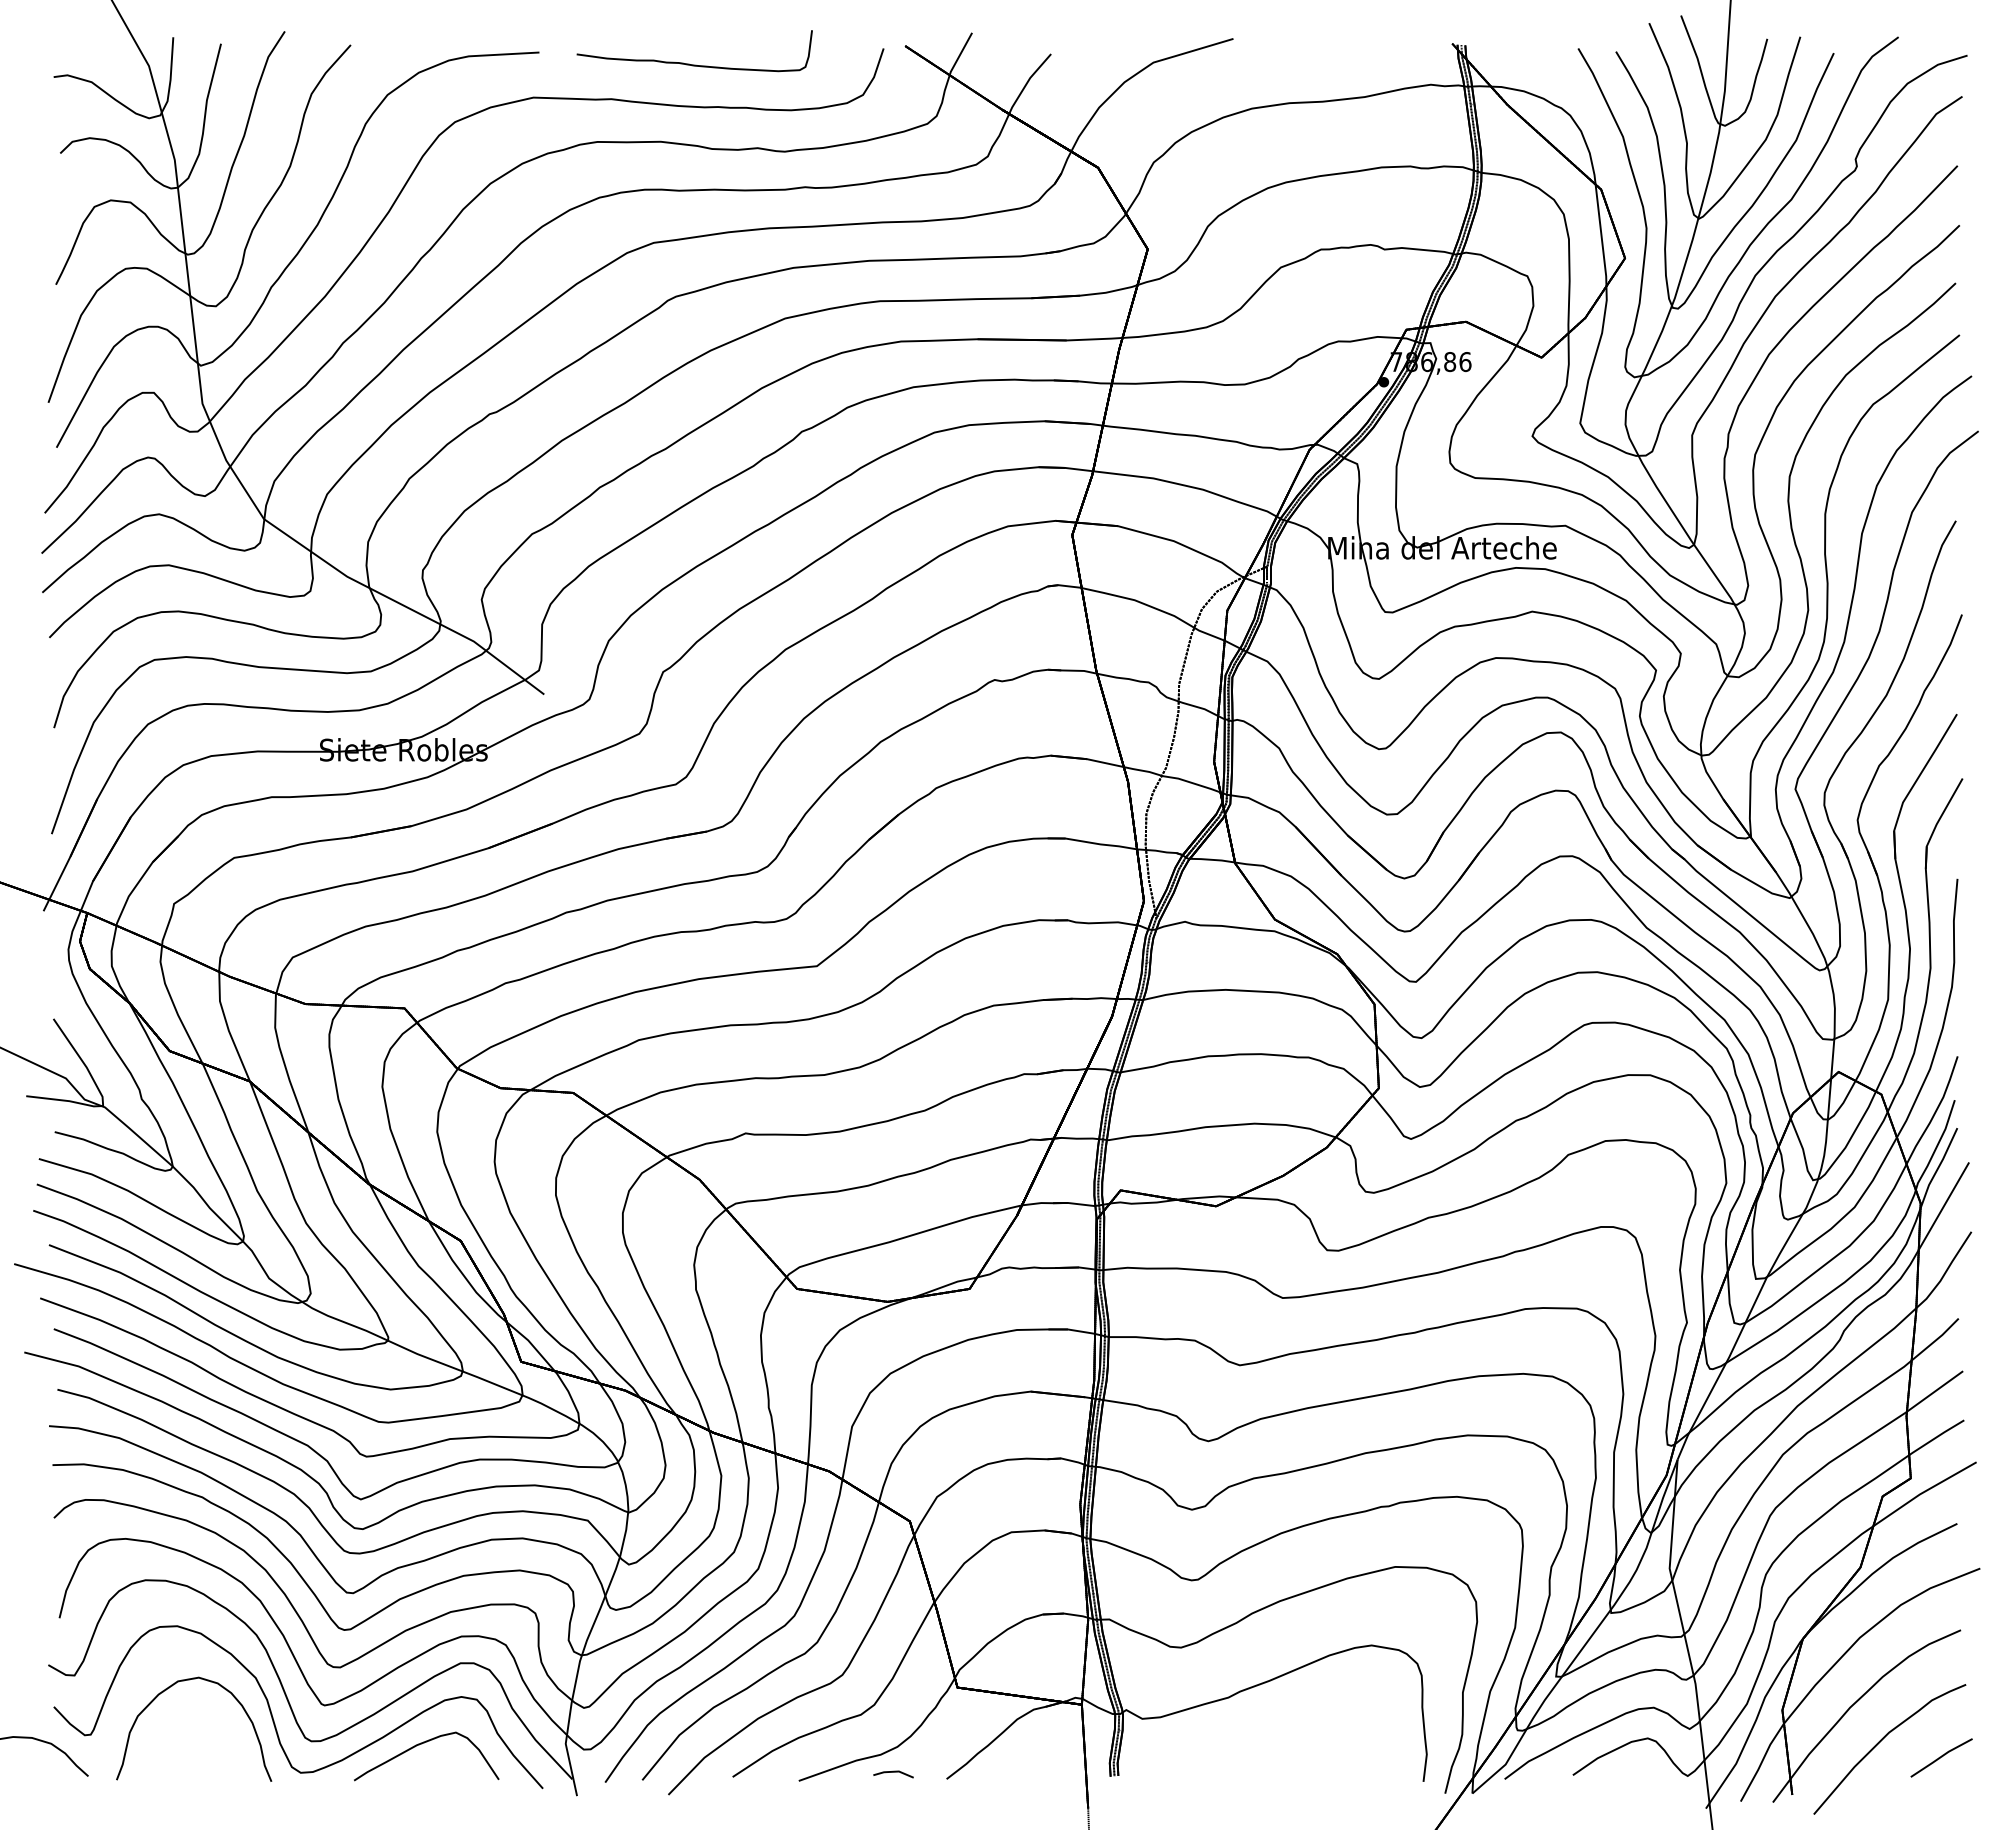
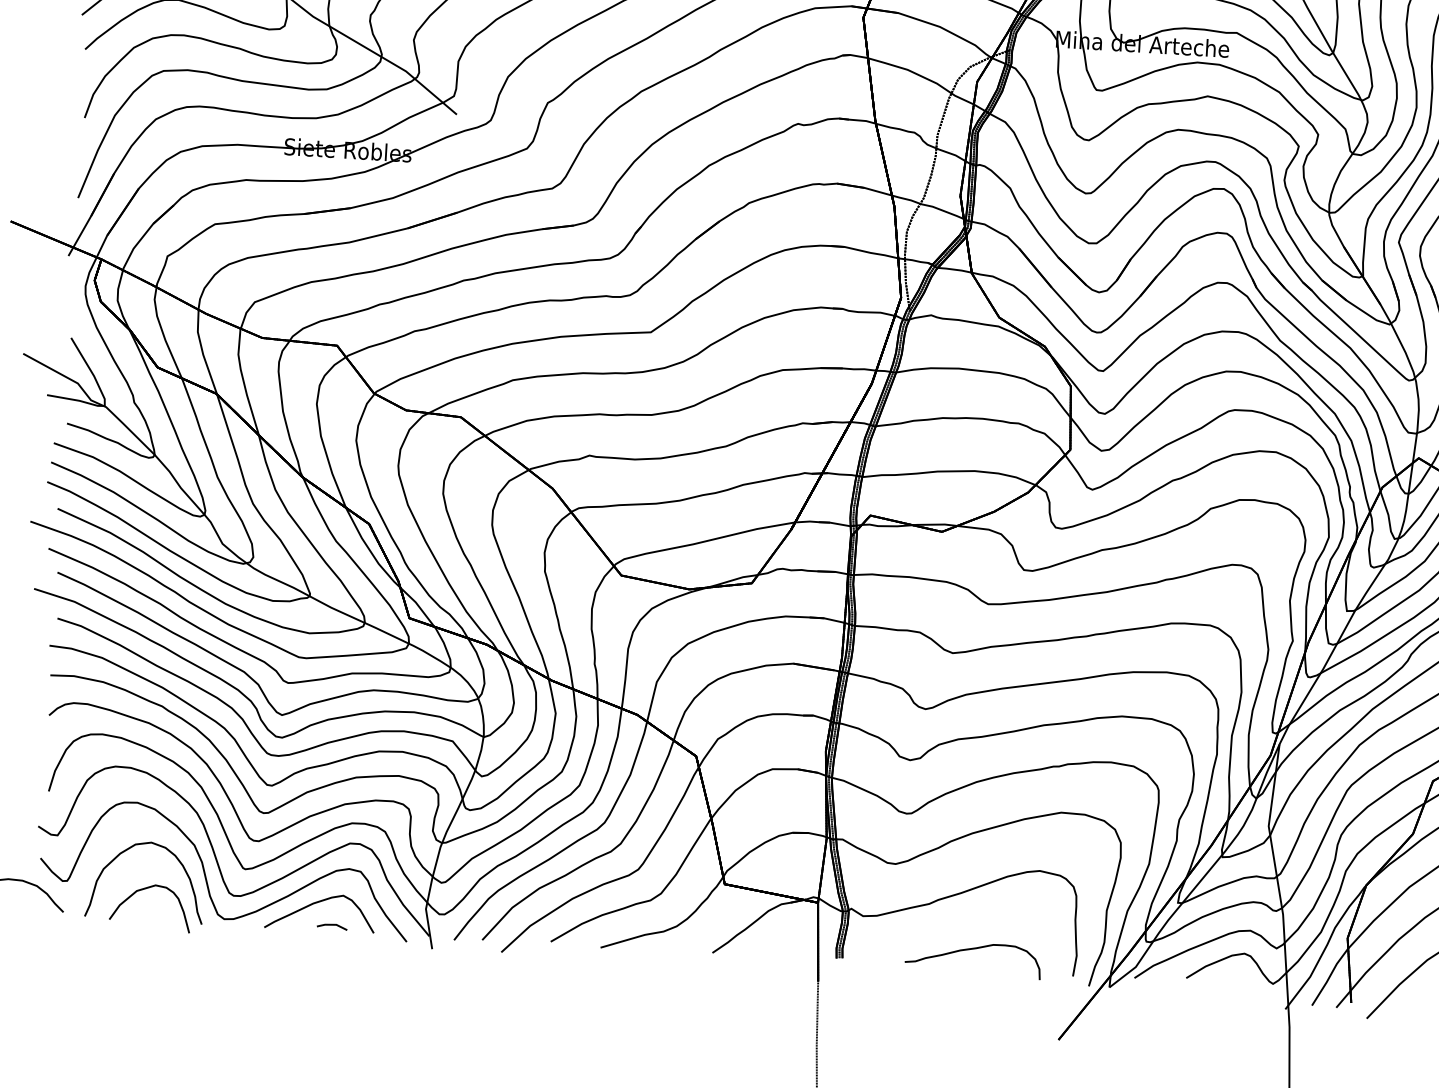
curve: (195, 1739) -> (146, 889), added
curve: (1289, 1754) -> (972, 949), added
line: (893, 1772) -> (332, 925), moved

